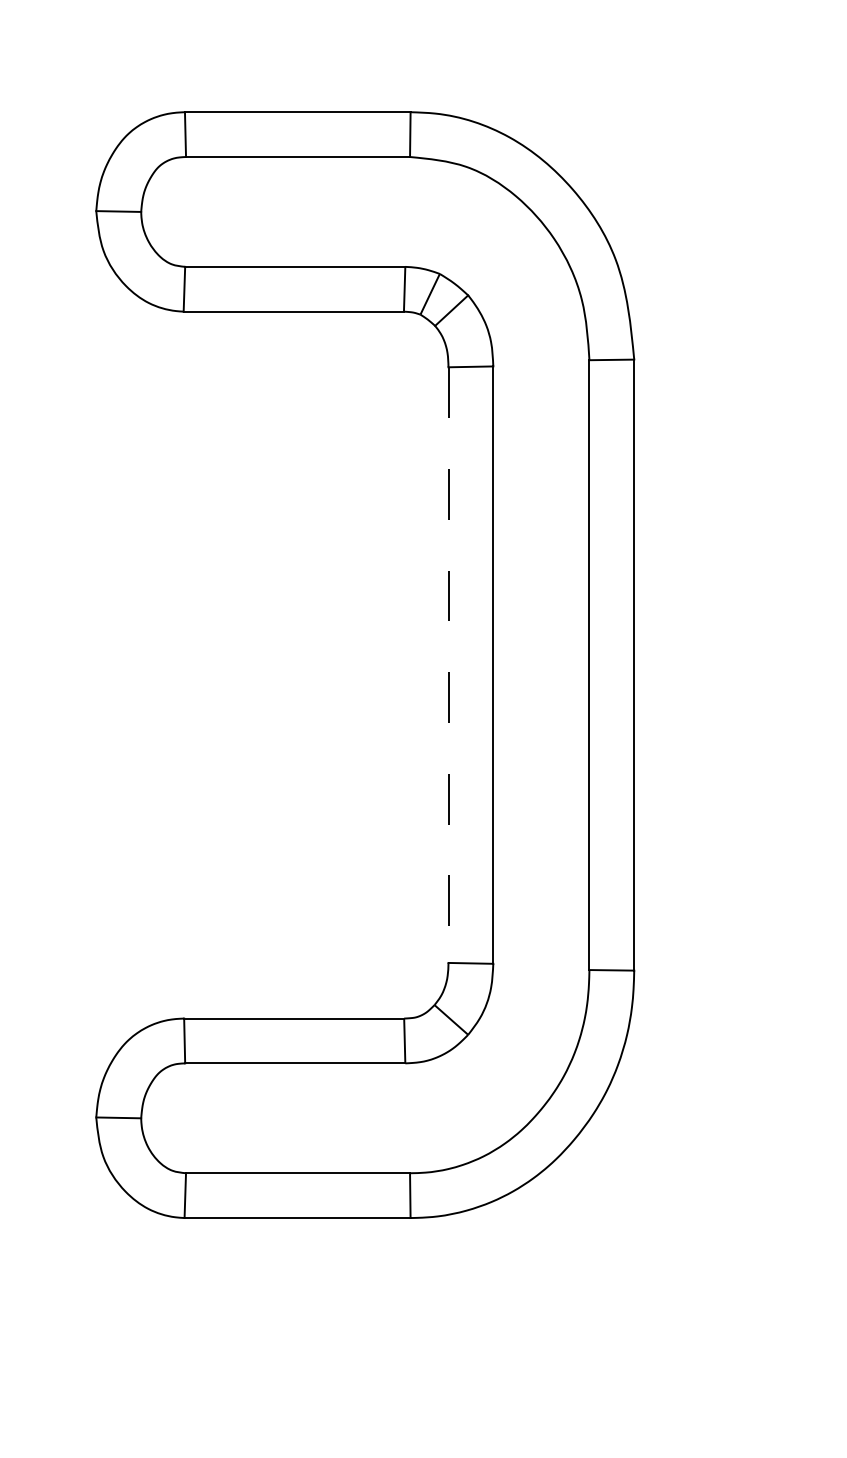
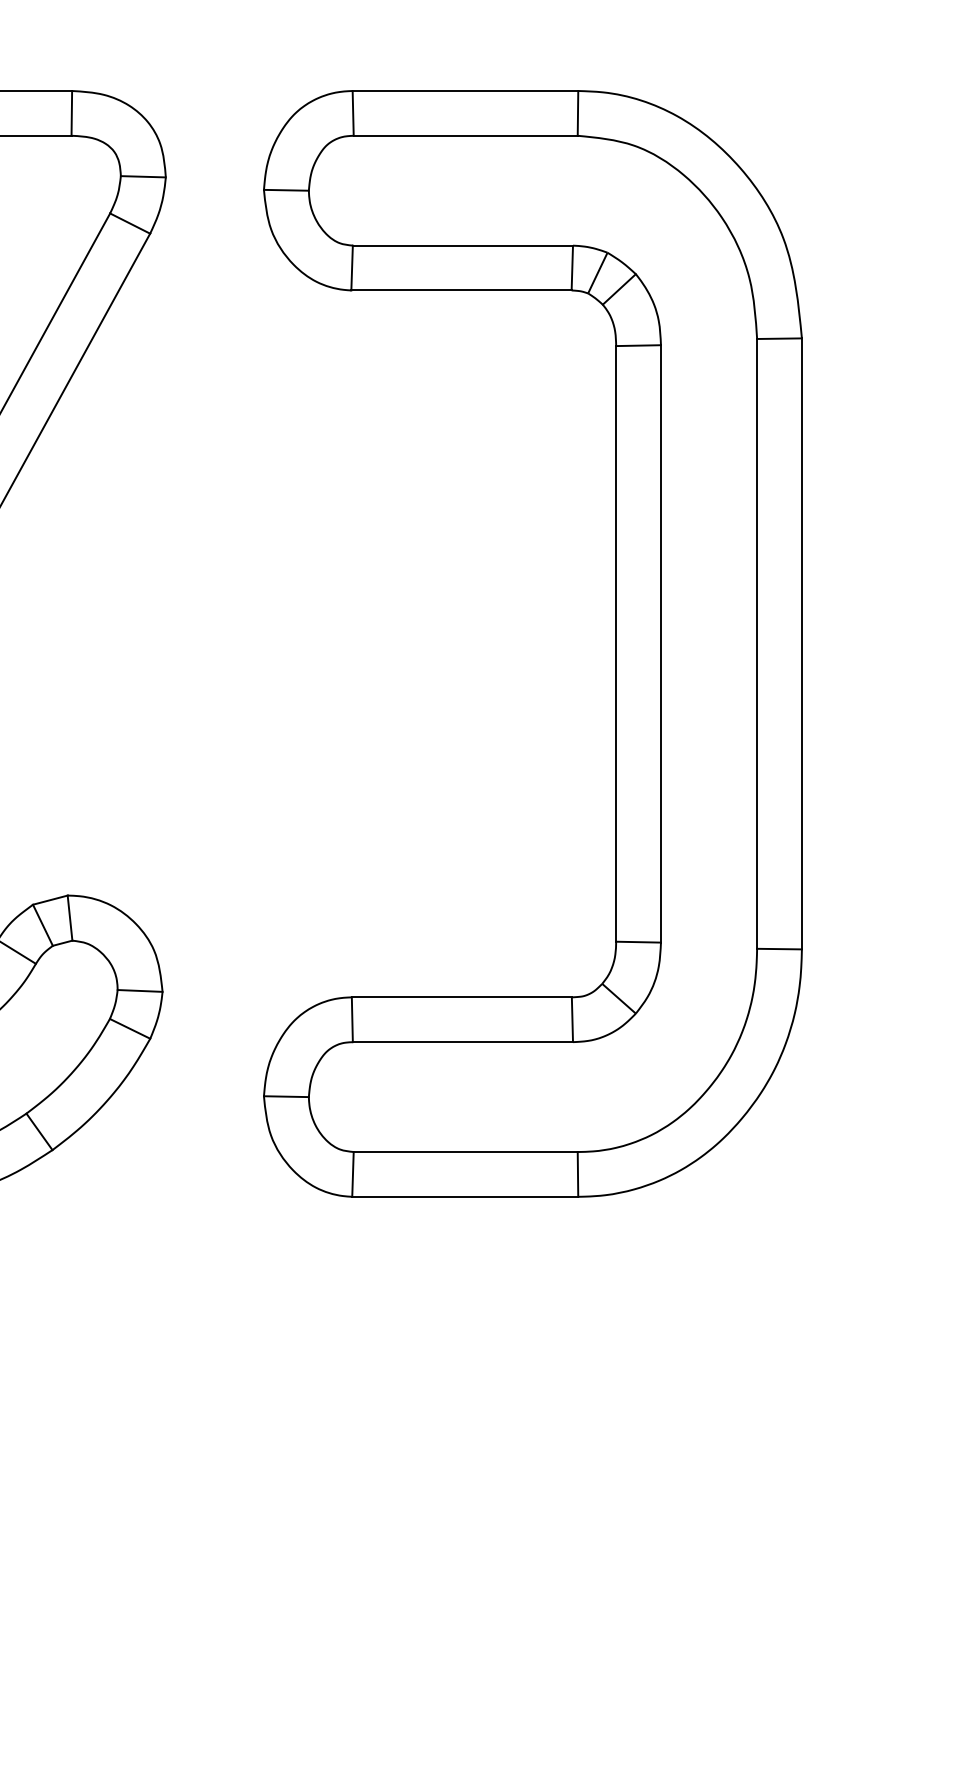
line: (448, 664) -> (616, 643), dashed -> solid

